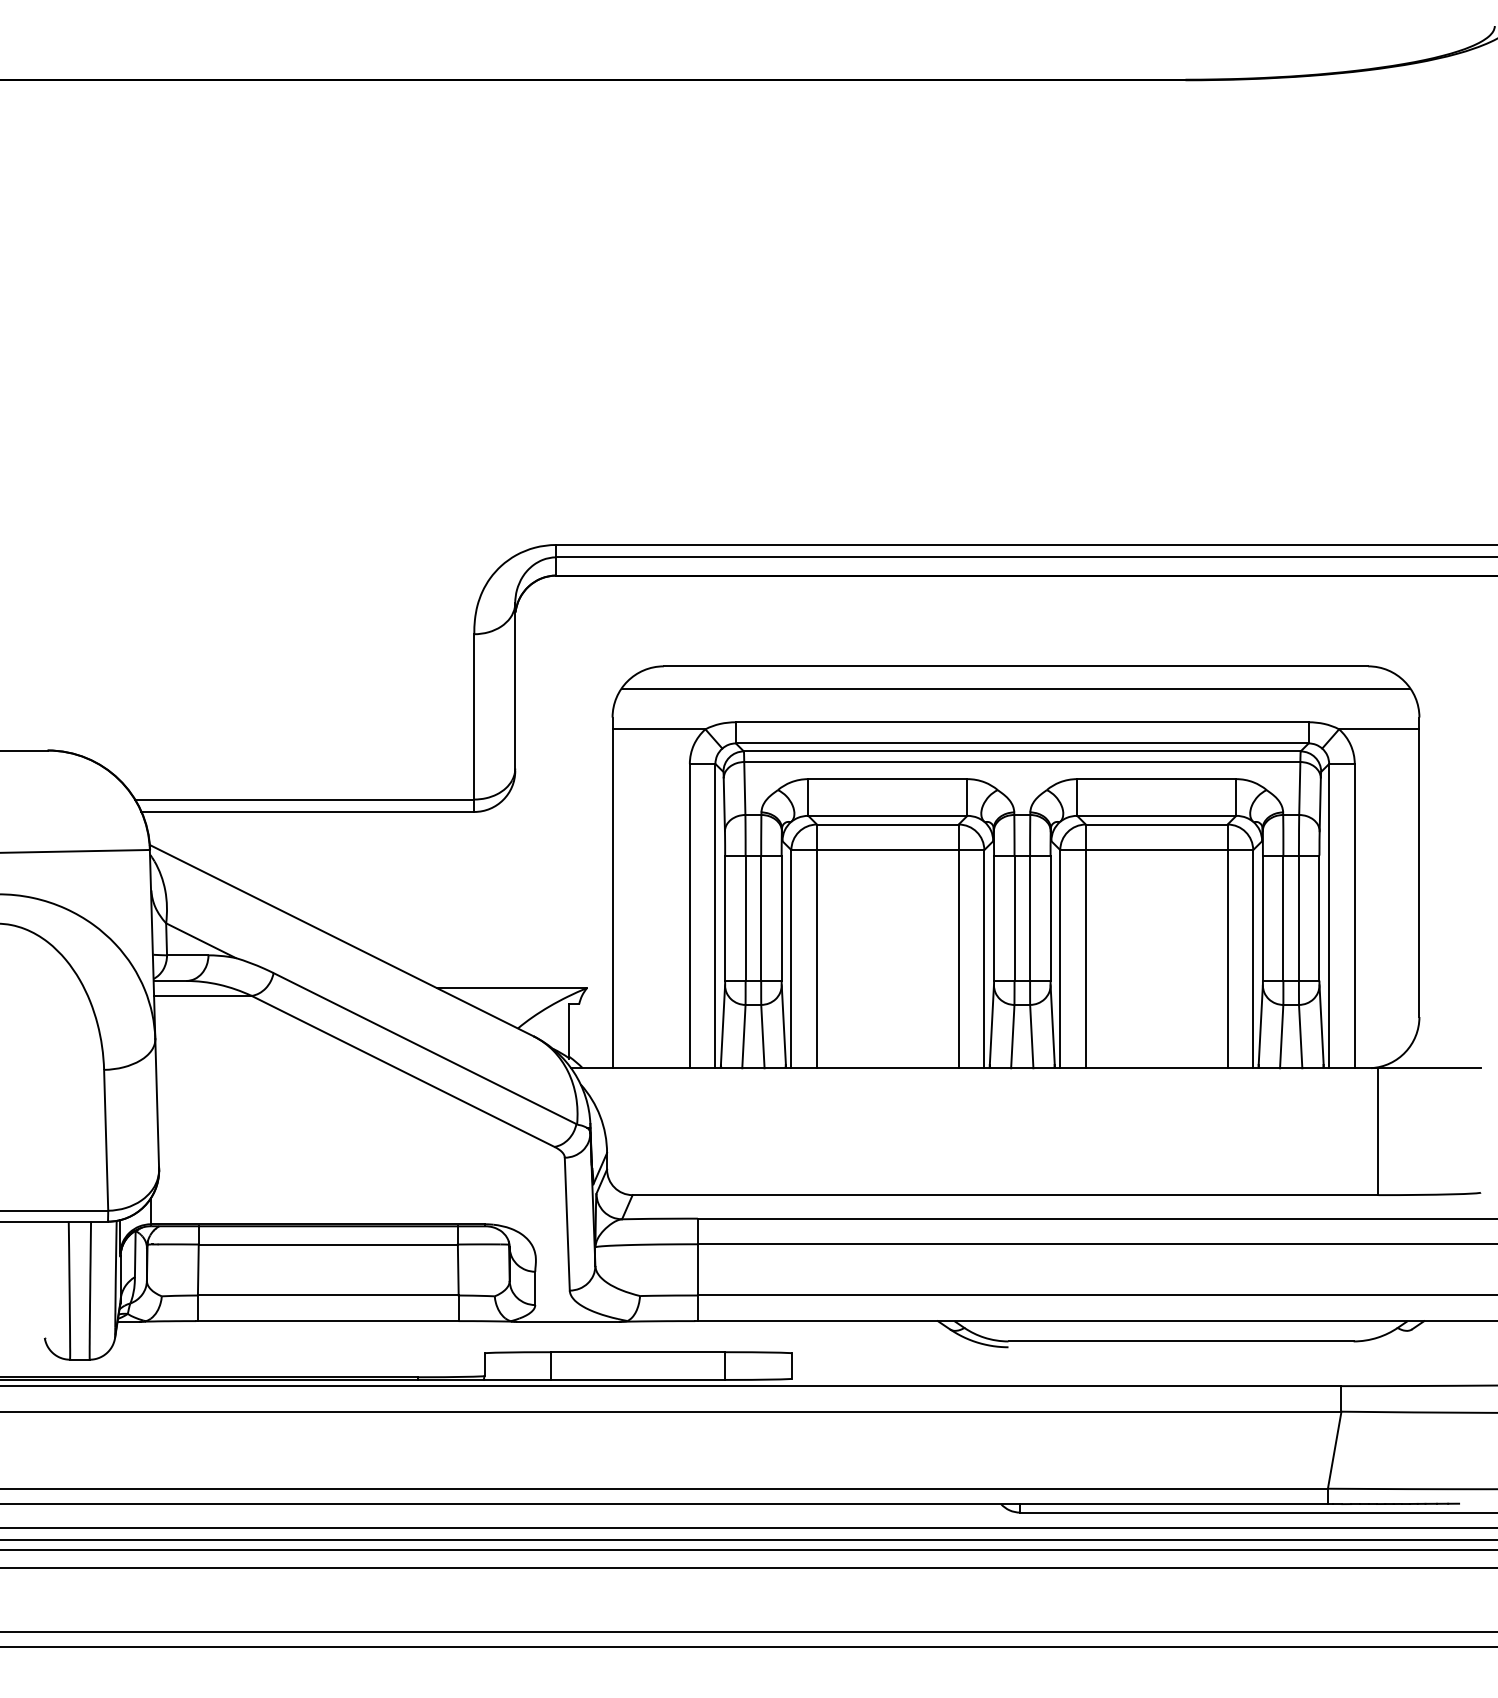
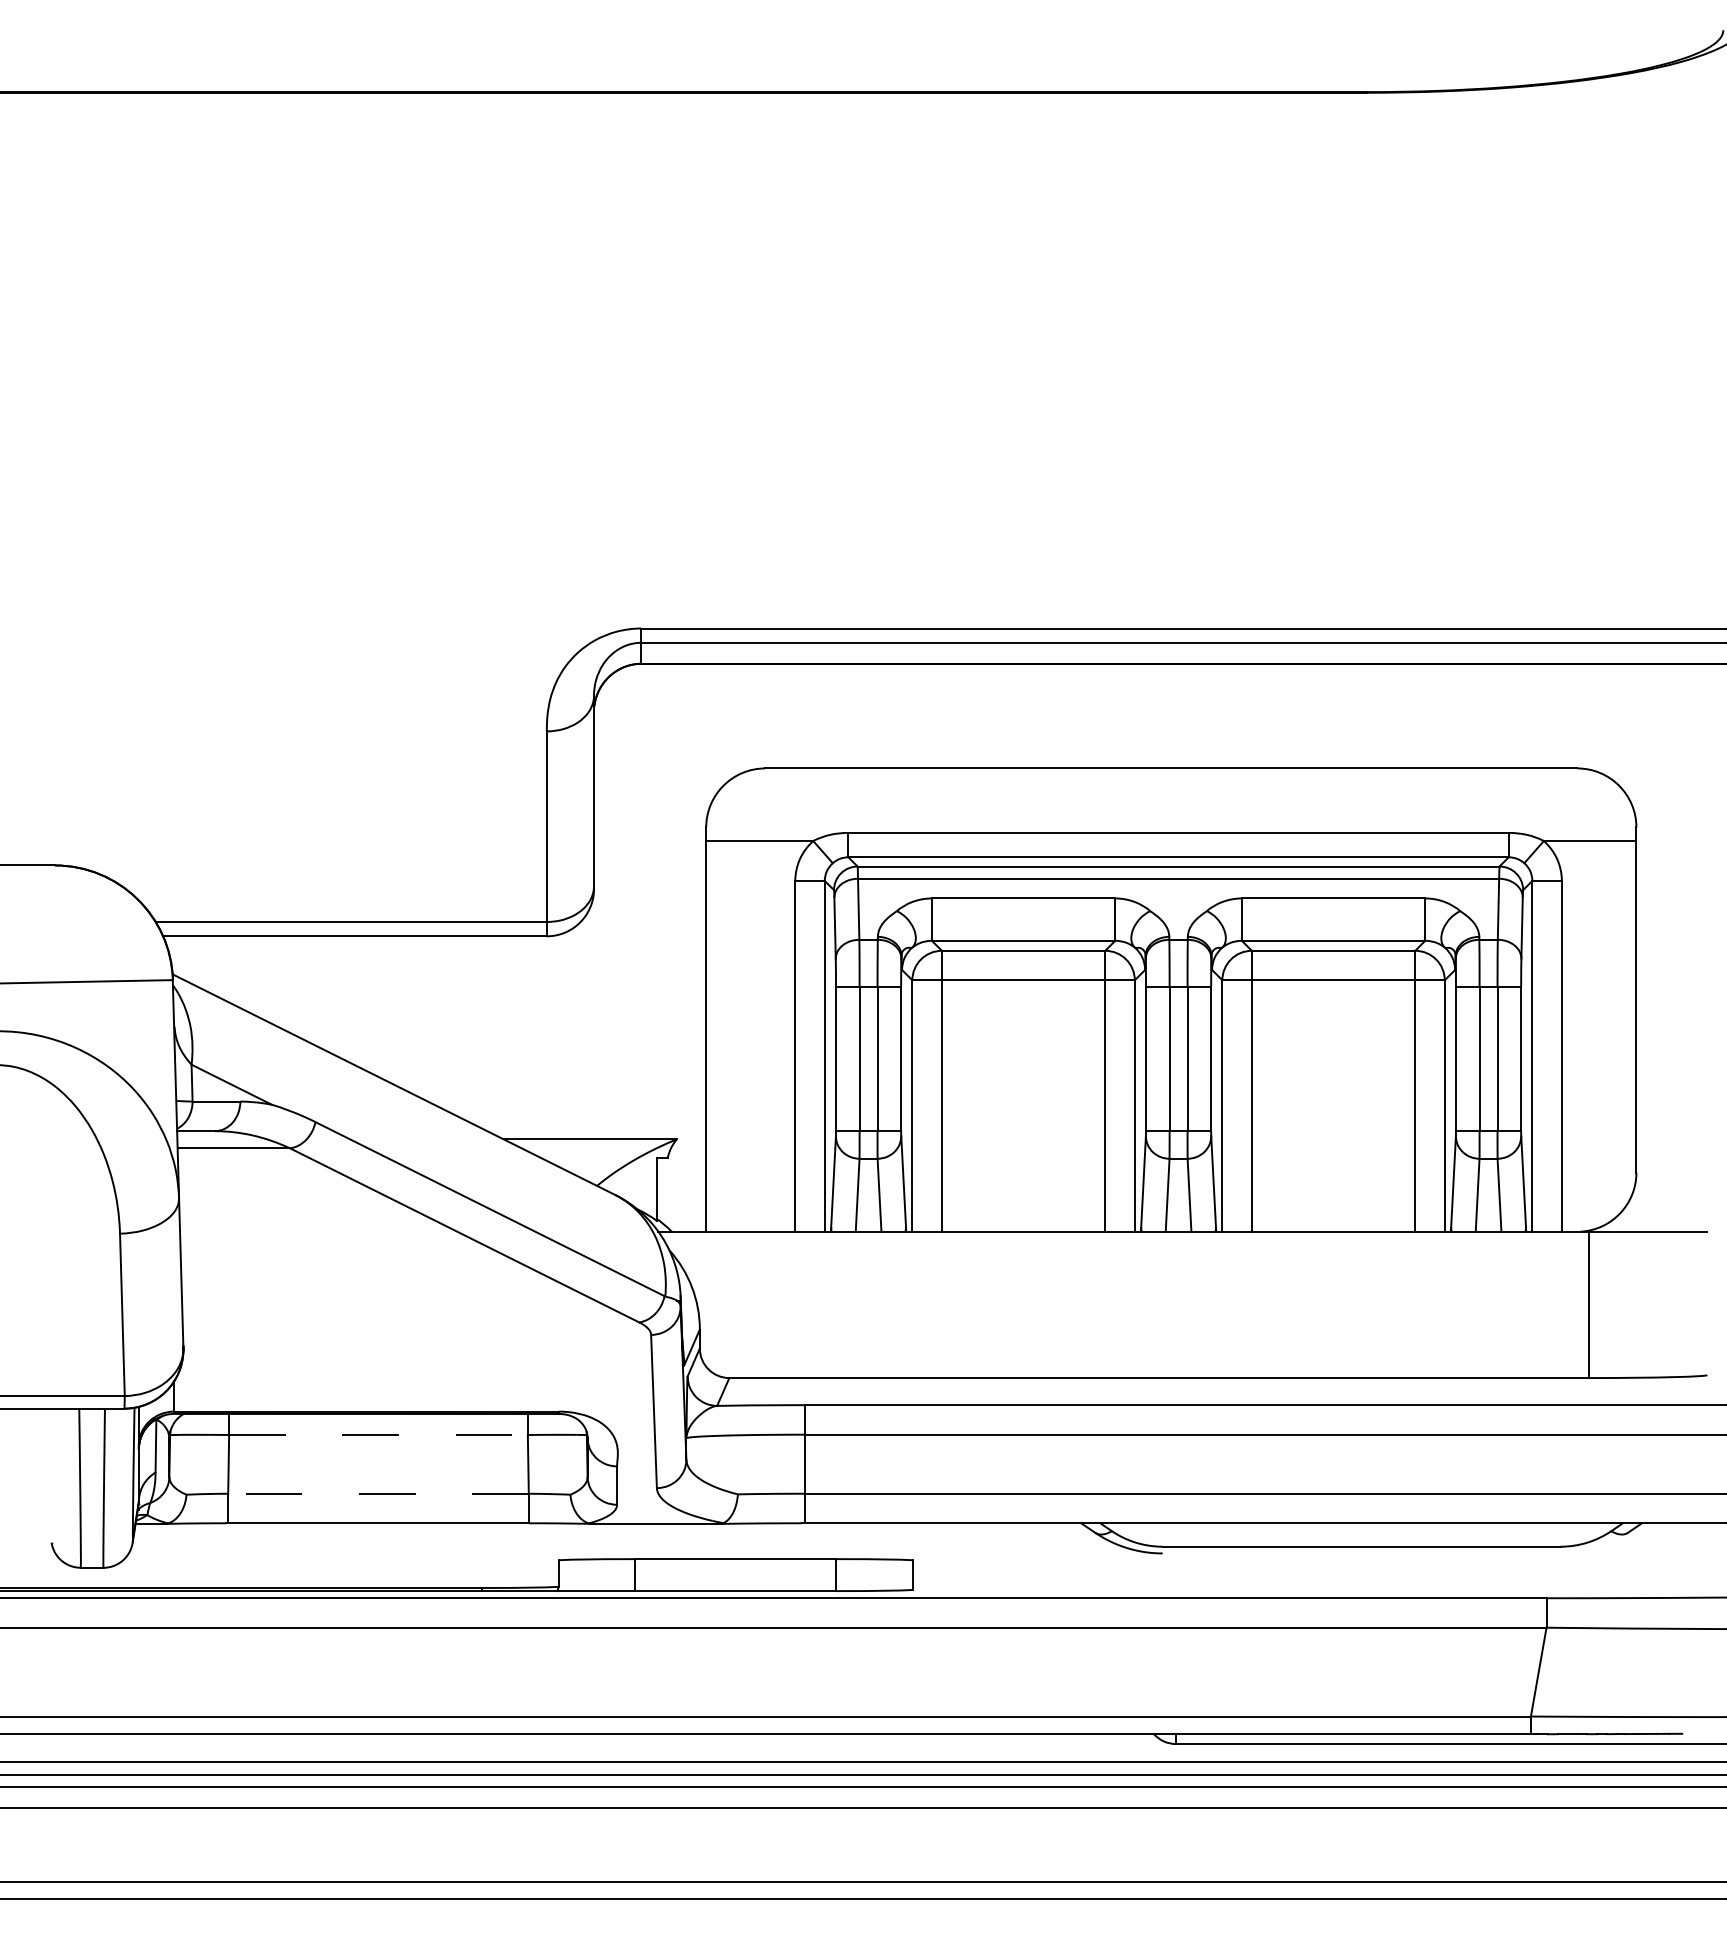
line: (1016, 688) -> (1171, 794), removed
line: (329, 1244) -> (379, 1434), solid -> dashed
line: (328, 1295) -> (378, 1493), solid -> dashed

